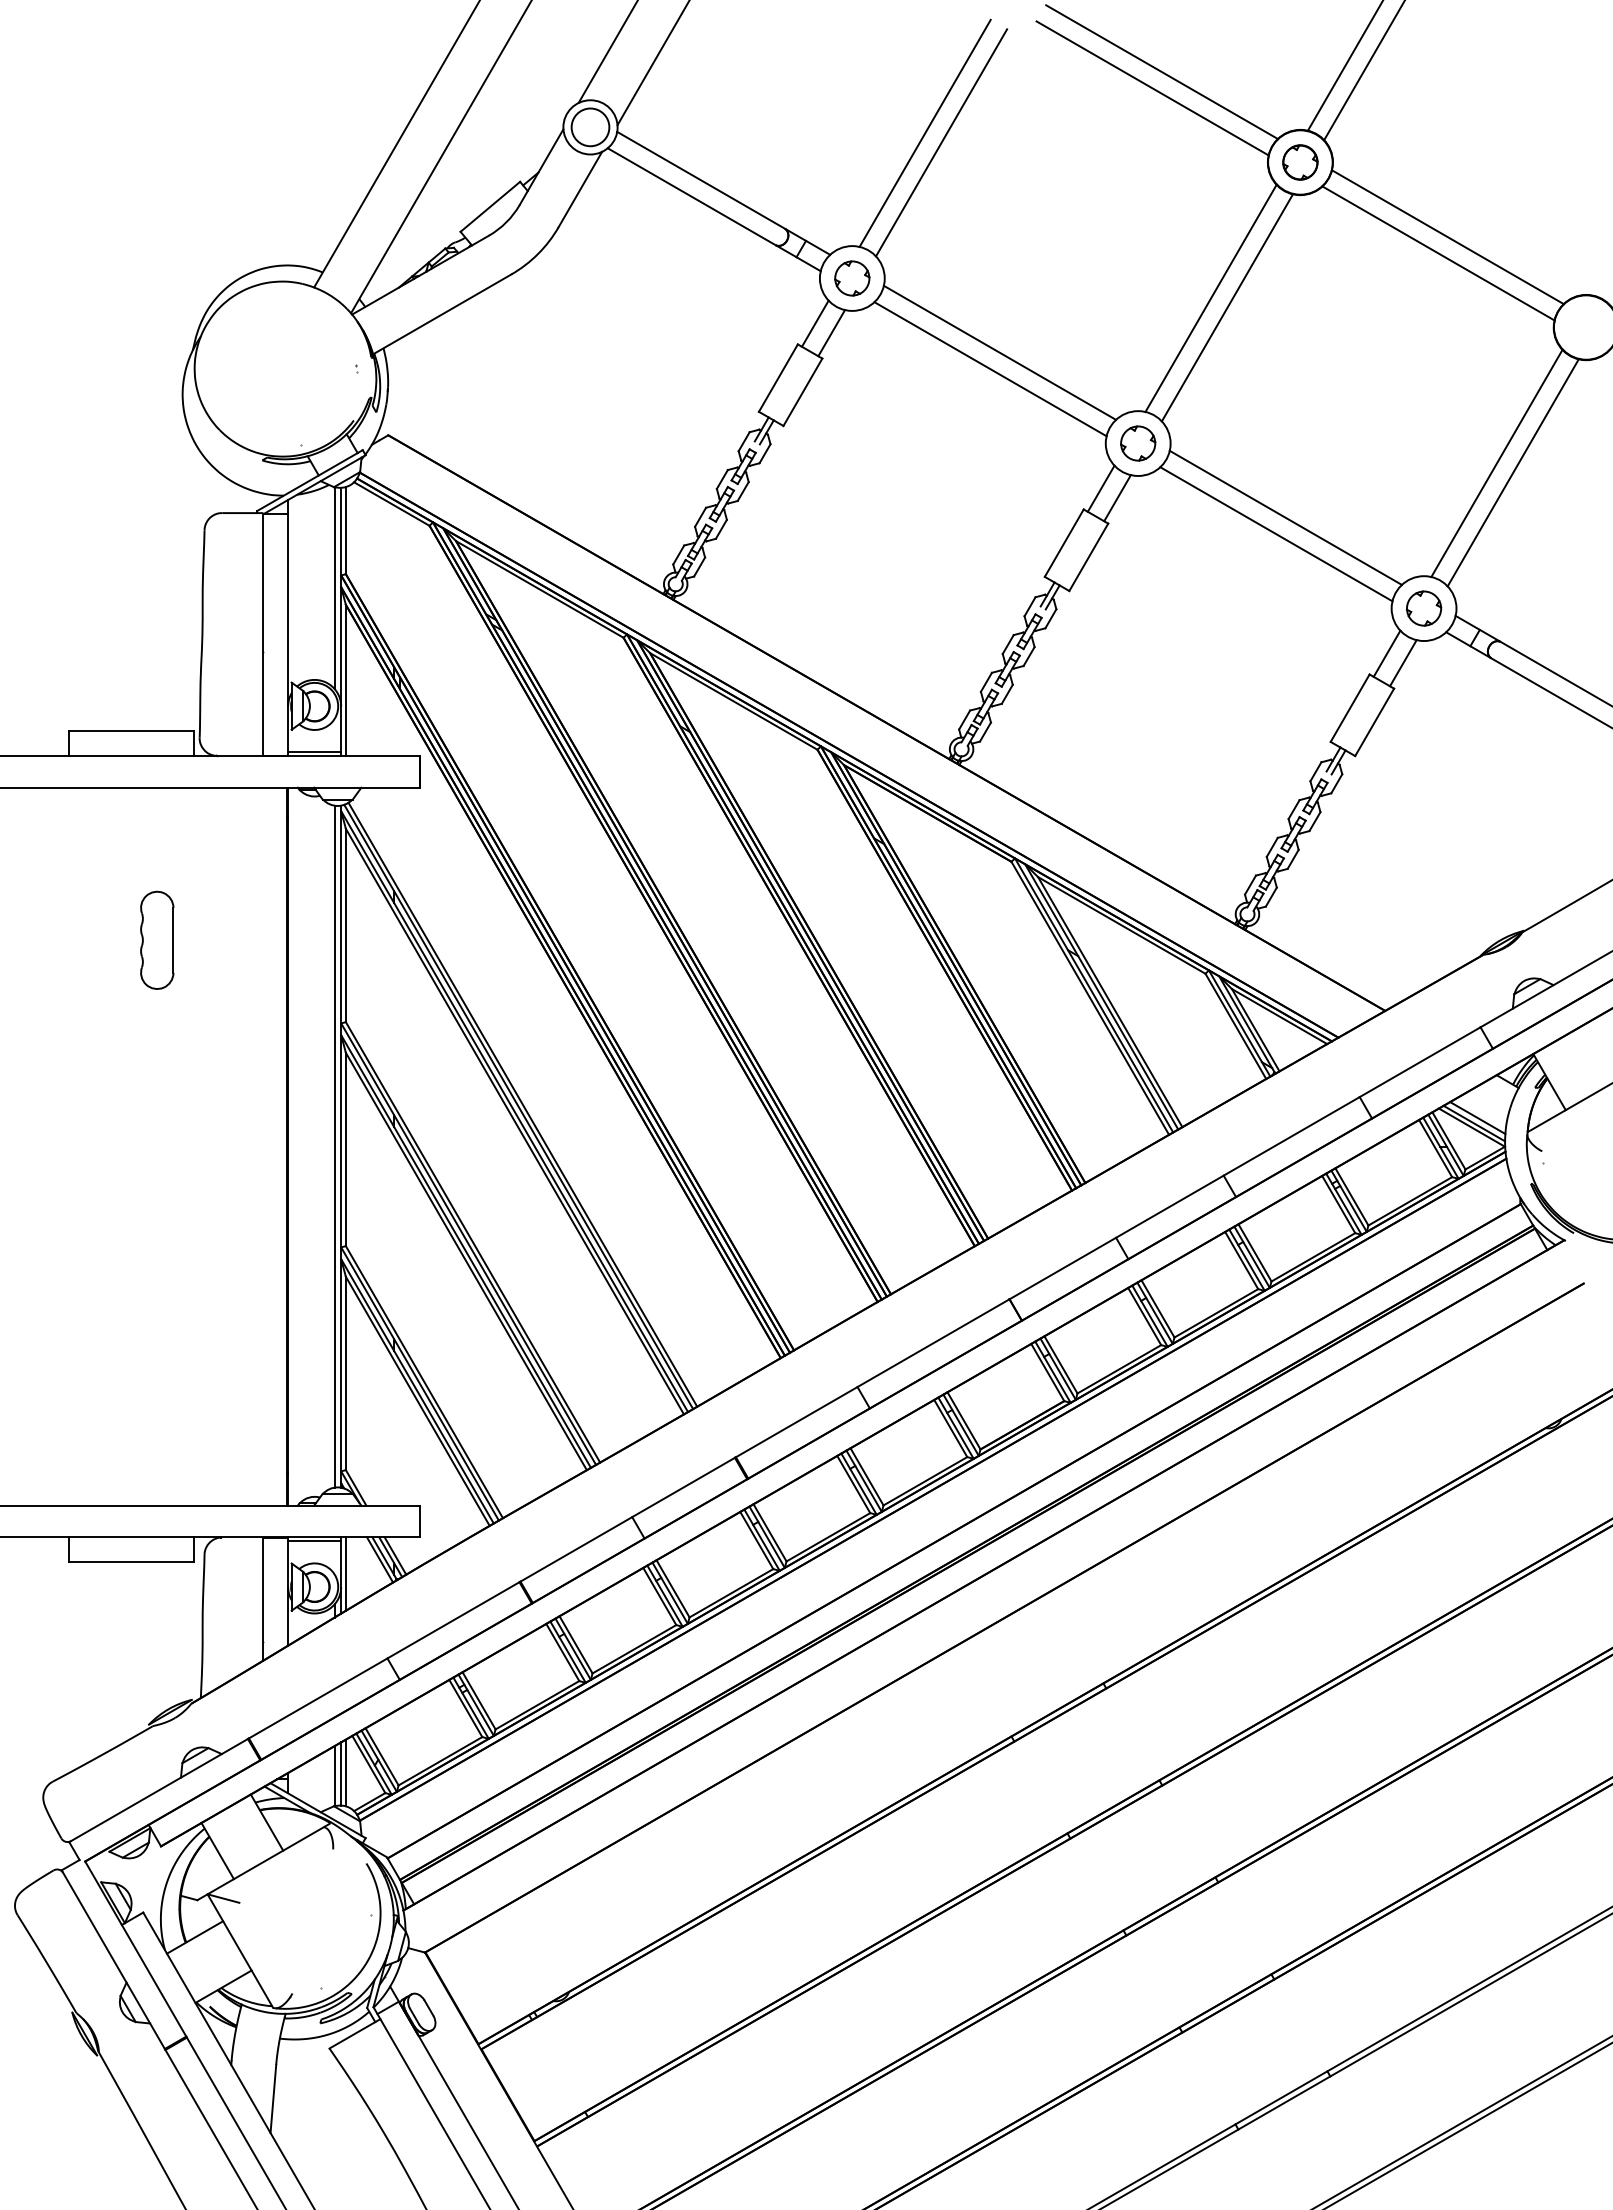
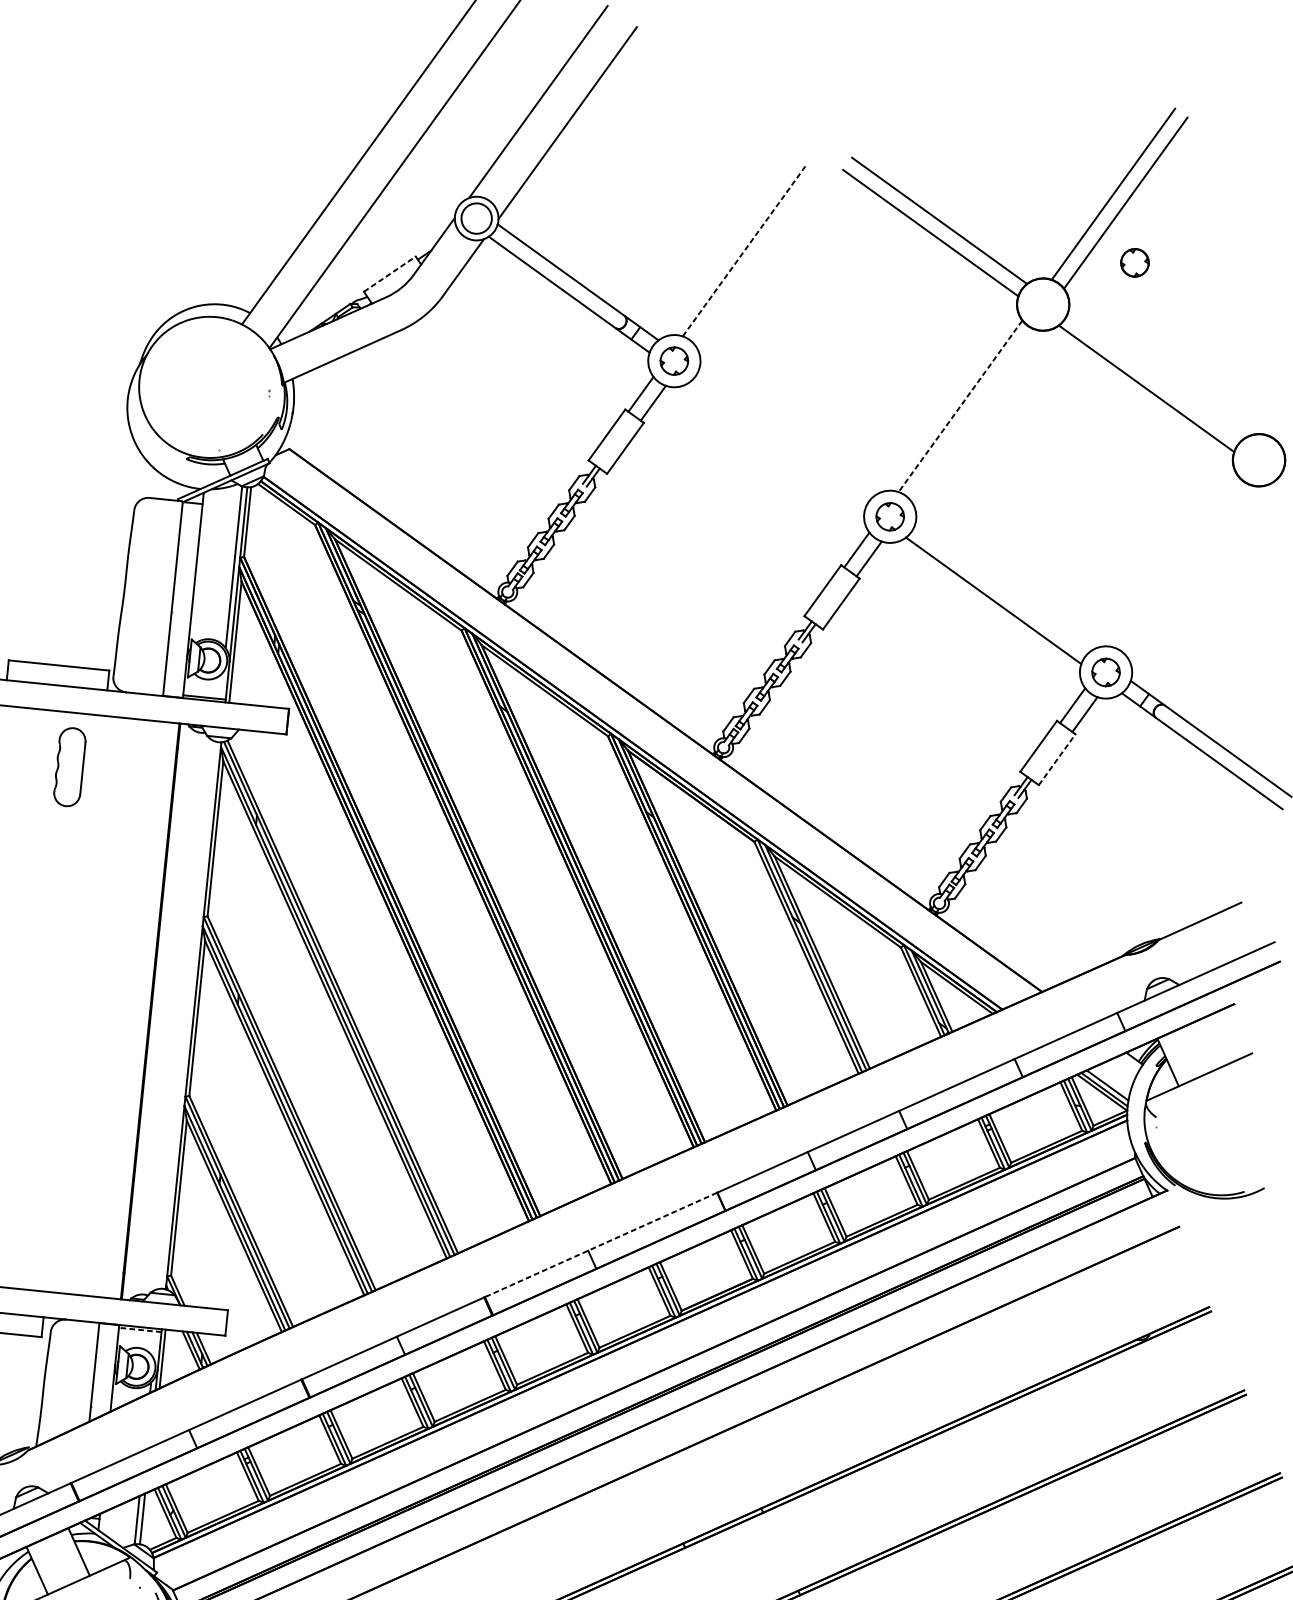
line: (925, 132) -> (744, 250), solid -> dashed
line: (941, 142) -> (756, 259), removed
part: (1300, 162) -> (1135, 262), moved
line: (490, 206) -> (390, 273), solid -> dashed
line: (1447, 237) -> (1155, 376), removed
line: (1210, 298) -> (960, 406), solid -> dashed
line: (1226, 307) -> (972, 414), removed
line: (999, 352) -> (786, 432), removed
line: (990, 369) -> (777, 445), removed
line: (1496, 463) -> (1175, 562), removed
line: (1512, 472) -> (1188, 570), removed
line: (1285, 517) -> (1002, 588), removed
line: (1374, 722) -> (1057, 759), solid -> dashed
part: (157, 939) -> (70, 766), moved
line: (334, 1146) -> (188, 1015), removed
line: (872, 1378) -> (600, 1245), solid -> dashed
line: (314, 1541) -> (140, 1330), solid -> dashed
line: (345, 1772) -> (146, 1518), removed

